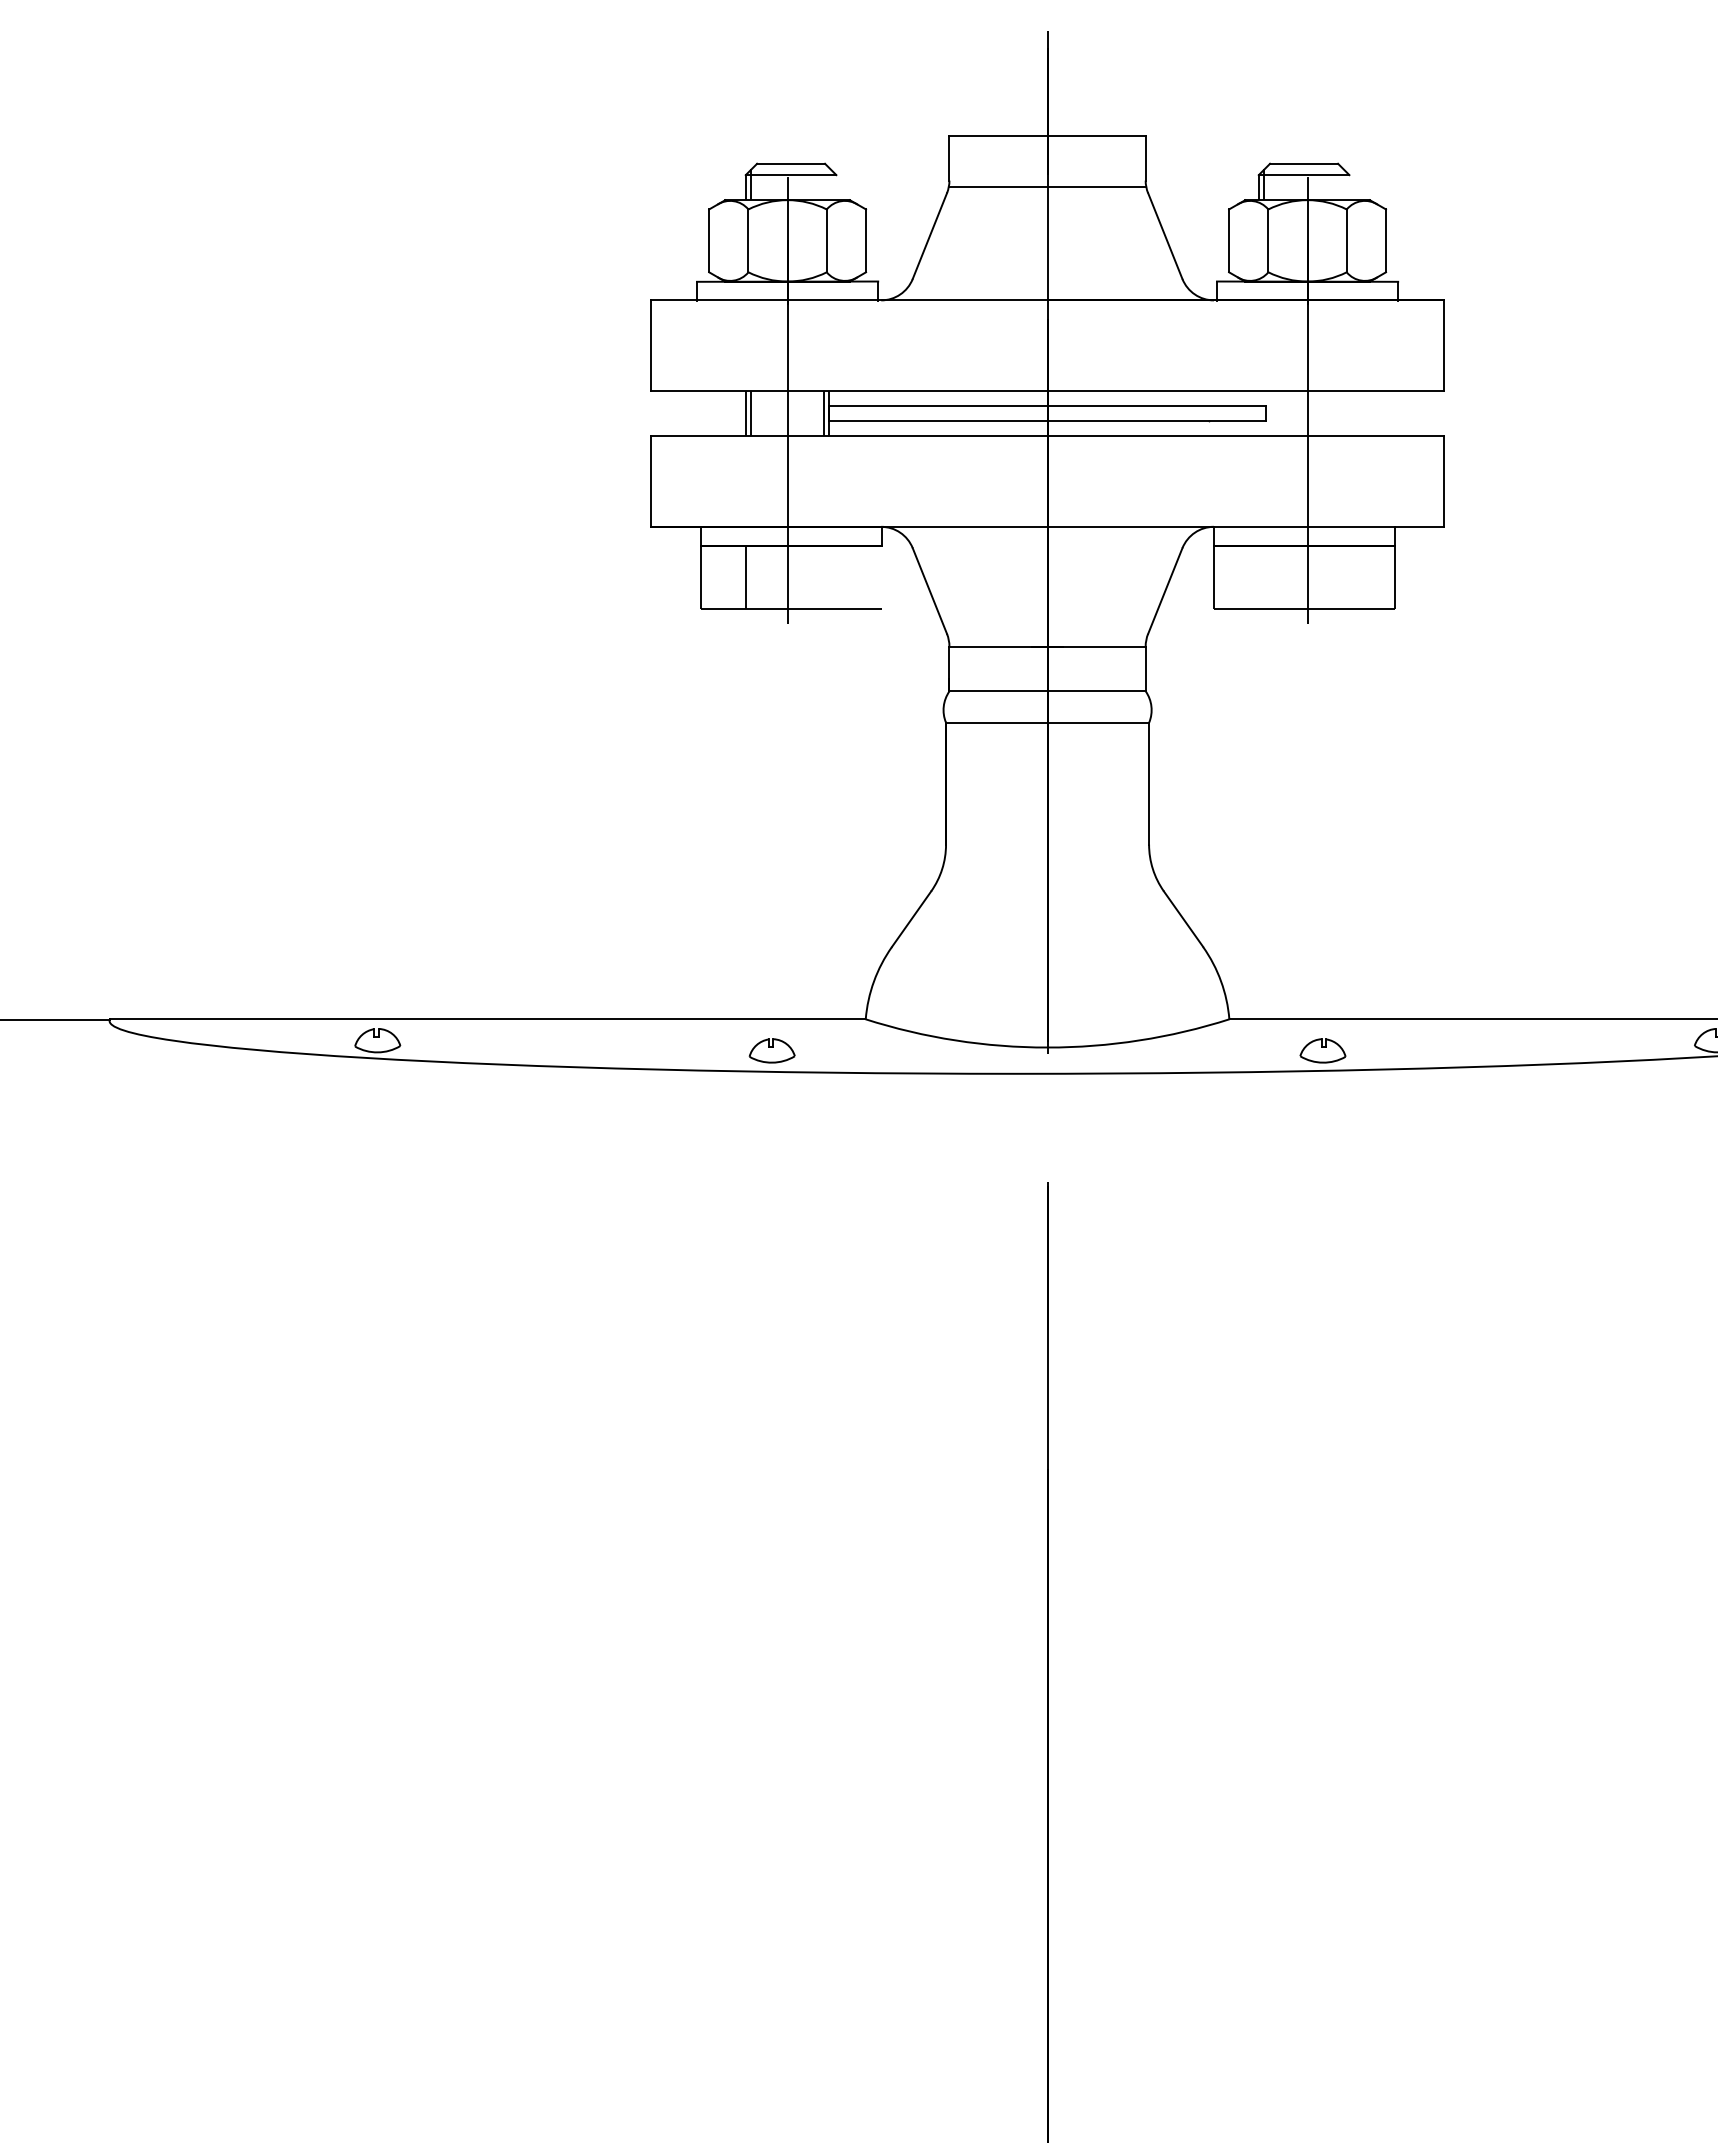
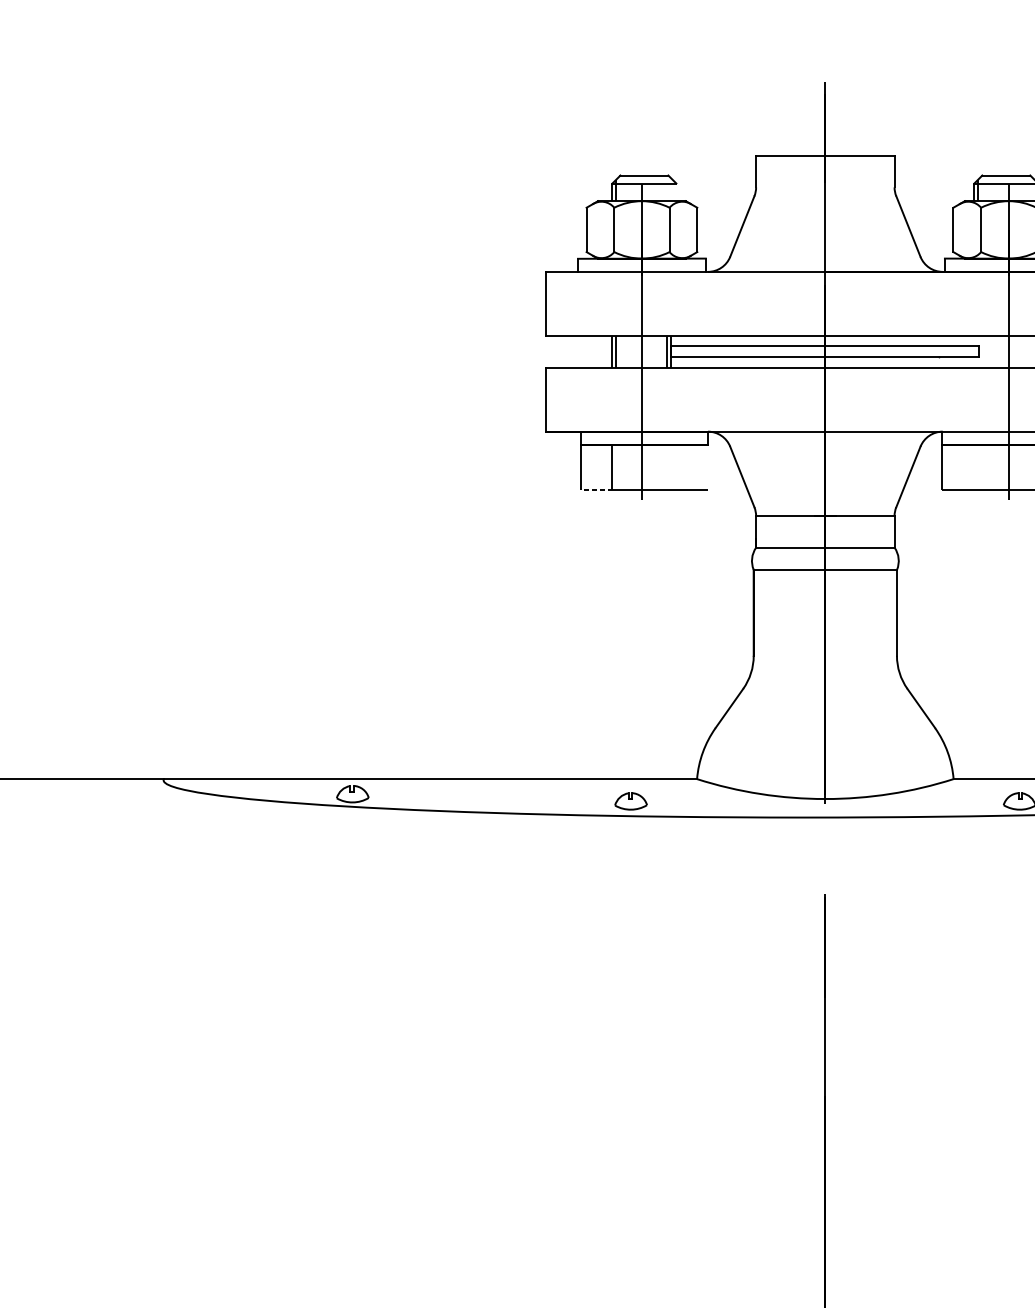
line: (1047, 187) -> (825, 192), removed
line: (723, 609) -> (596, 489), solid -> dashed

